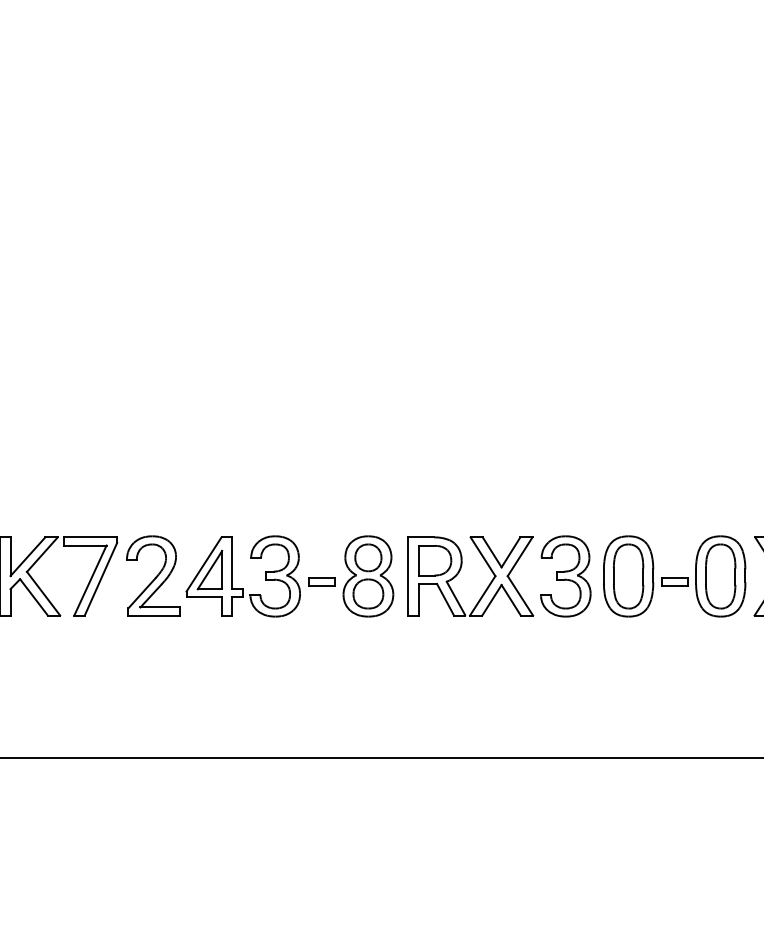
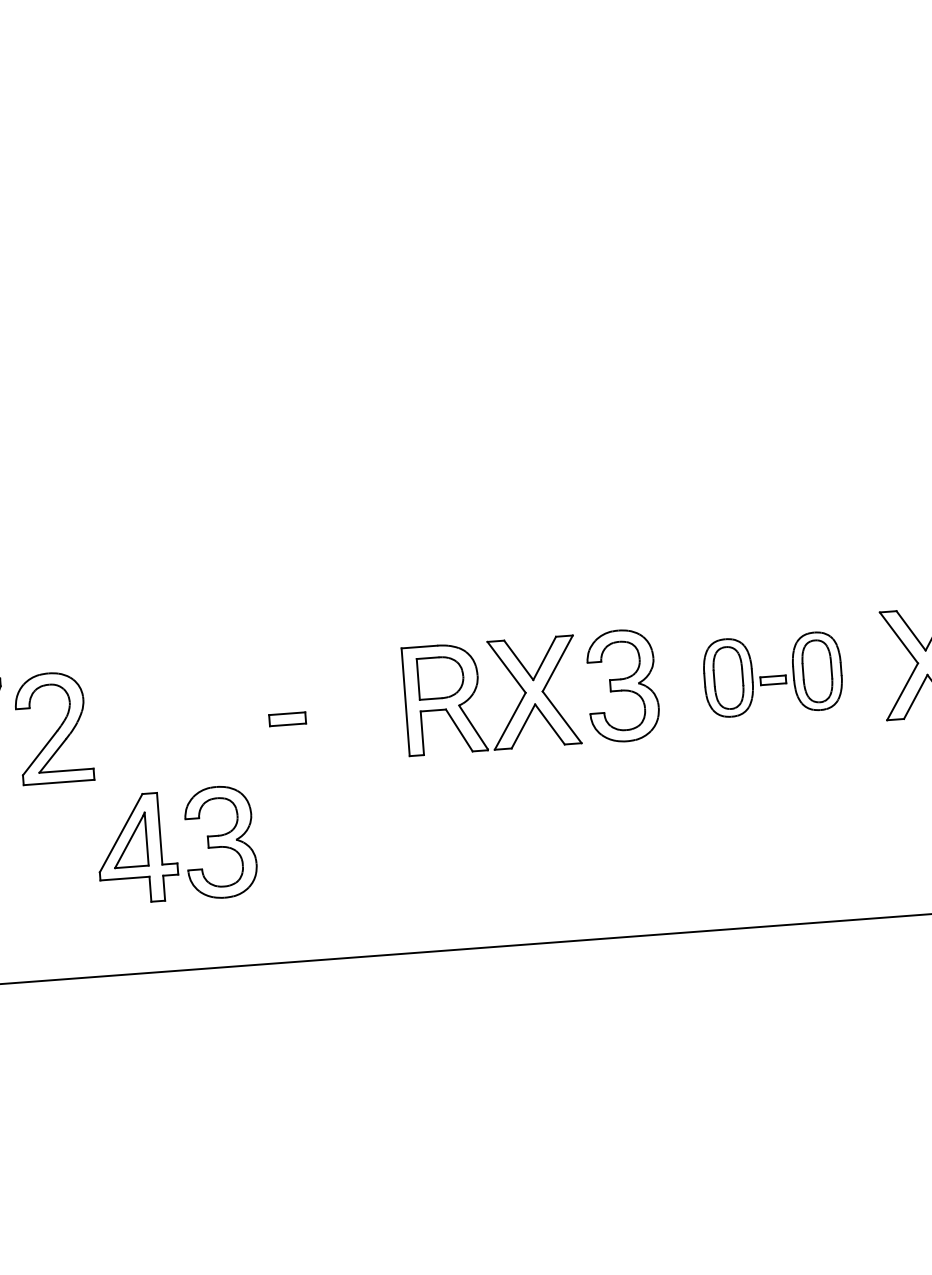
part: (232, 576) -> (161, 846), moved
part: (368, 576) -> (350, 706), removed
part: (674, 576) -> (772, 674), size x0.7

